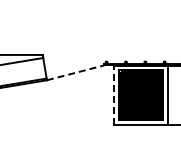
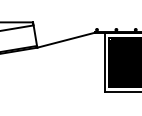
line: (75, 72) -> (65, 39), dashed -> solid
line: (114, 94) -> (104, 61), dashed -> solid

